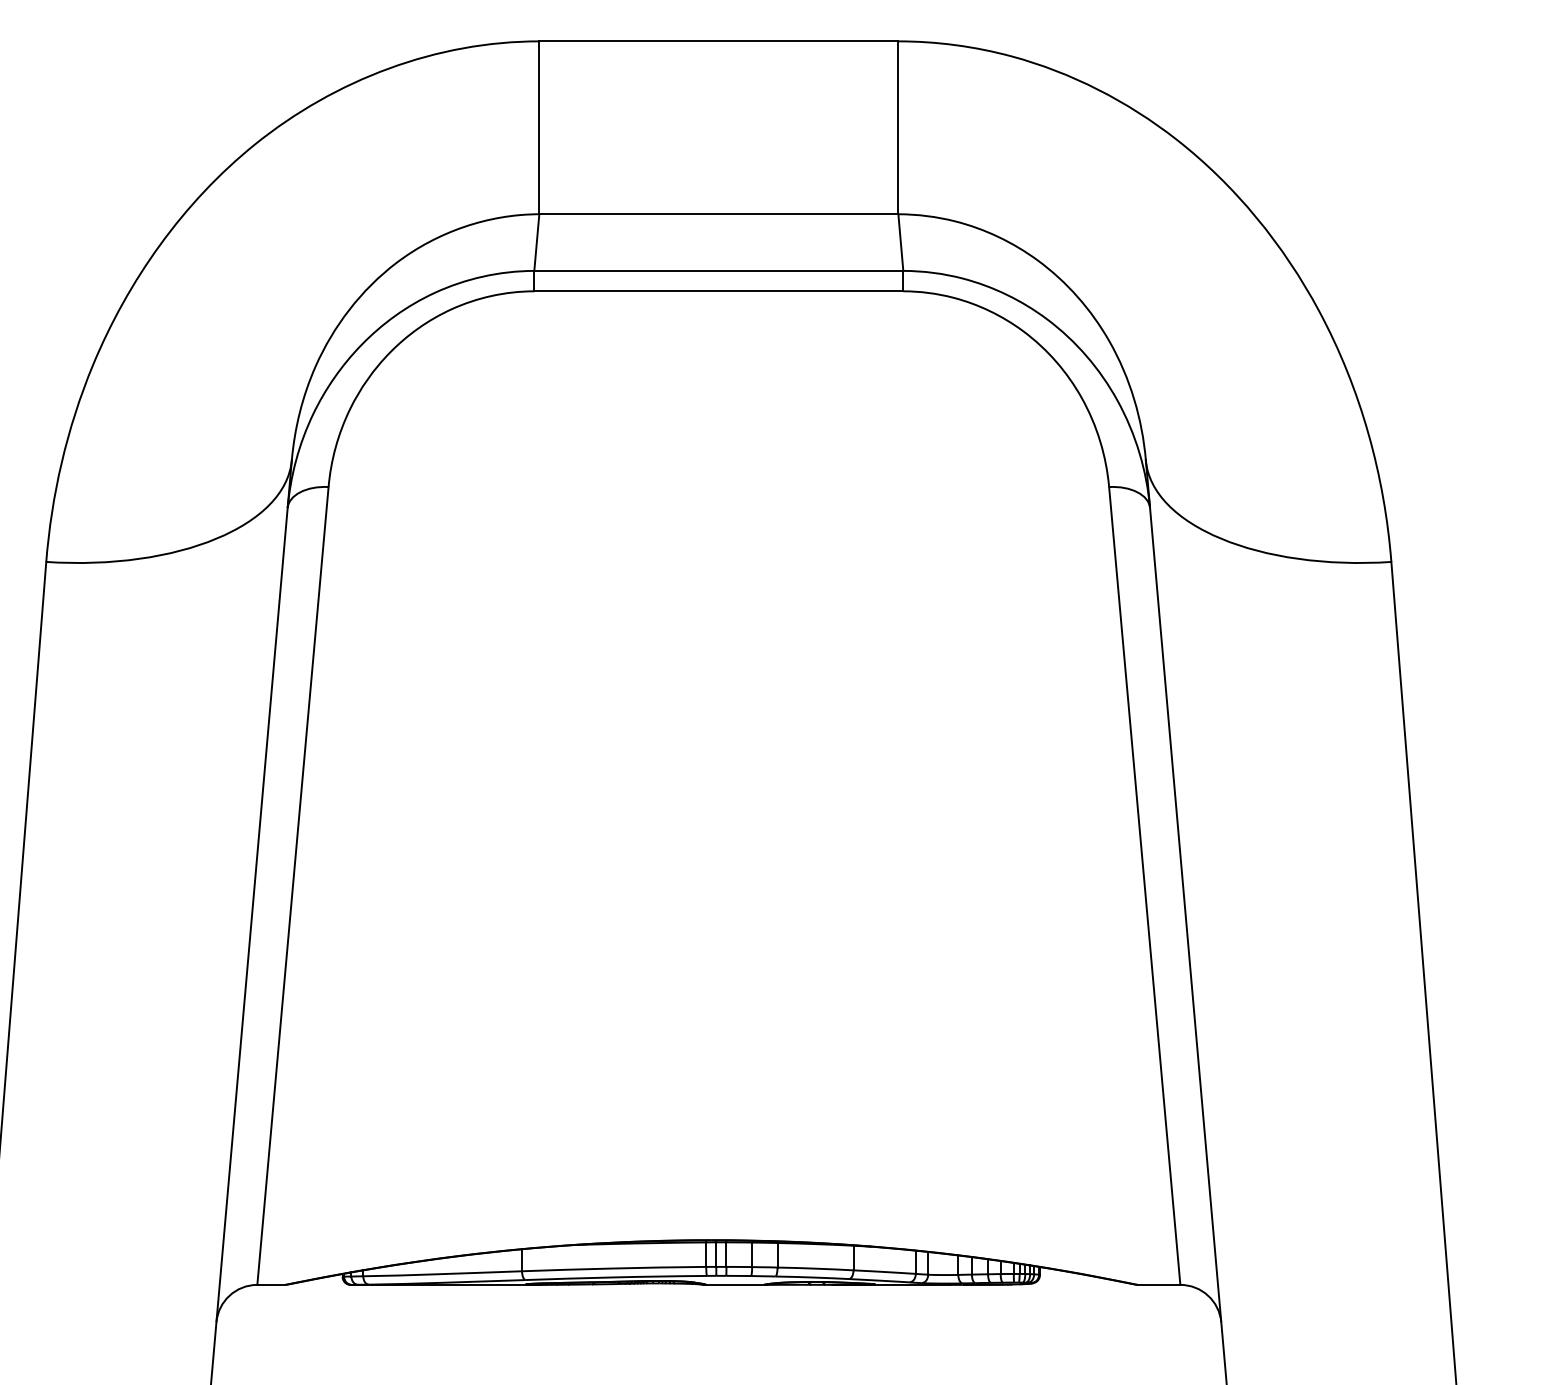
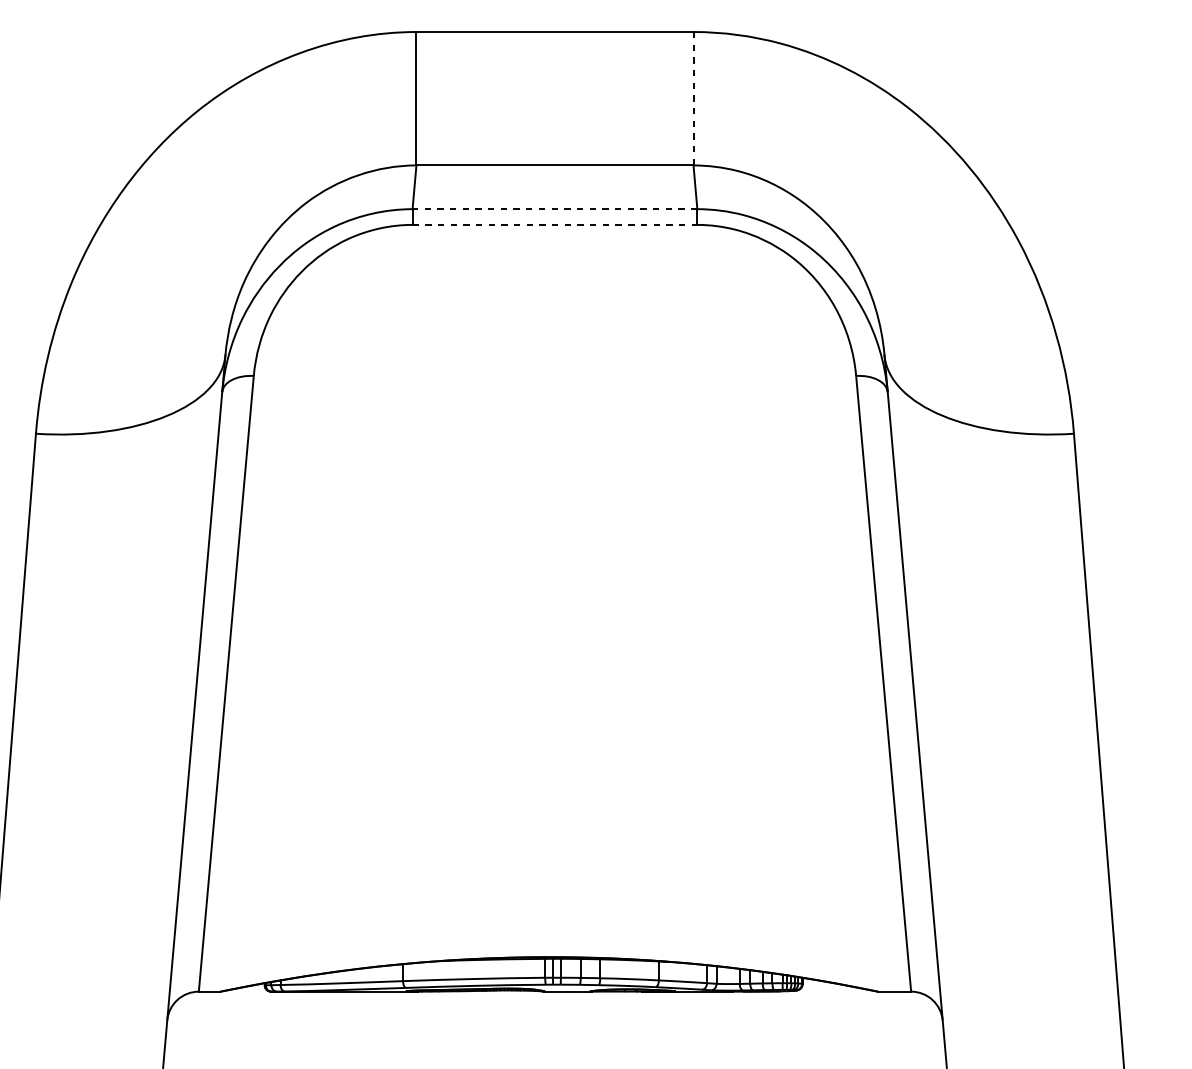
line: (898, 128) -> (693, 99), solid -> dashed
line: (718, 270) -> (554, 208), solid -> dashed
line: (719, 291) -> (555, 225), solid -> dashed

